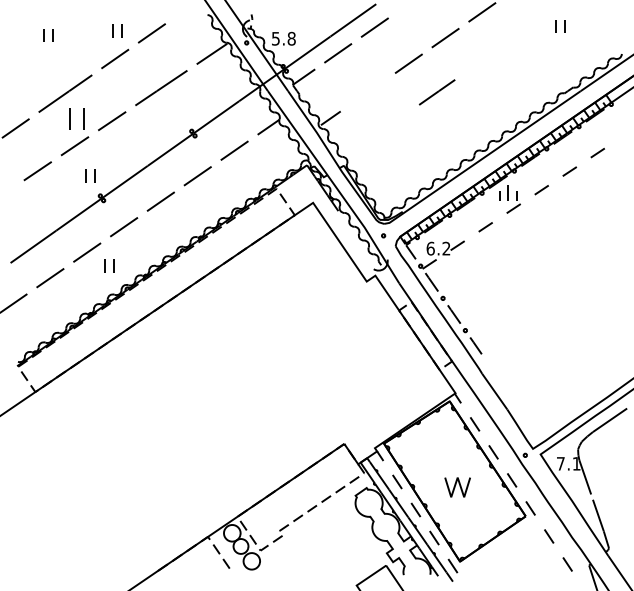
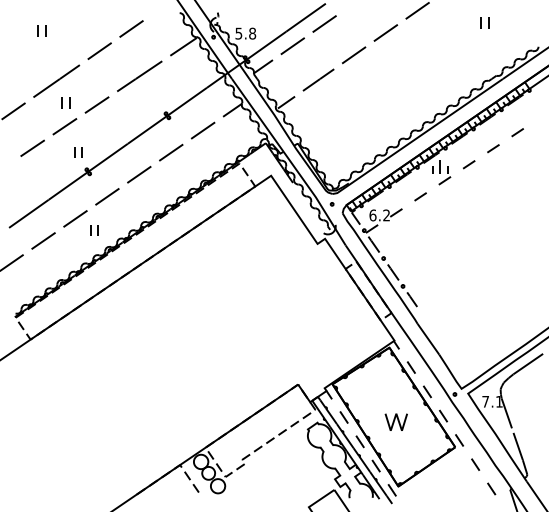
part: (117, 30) -> (101, 26), removed
line: (437, 91) -> (318, 79), moved
part: (75, 118) -> (65, 102), size x0.62

